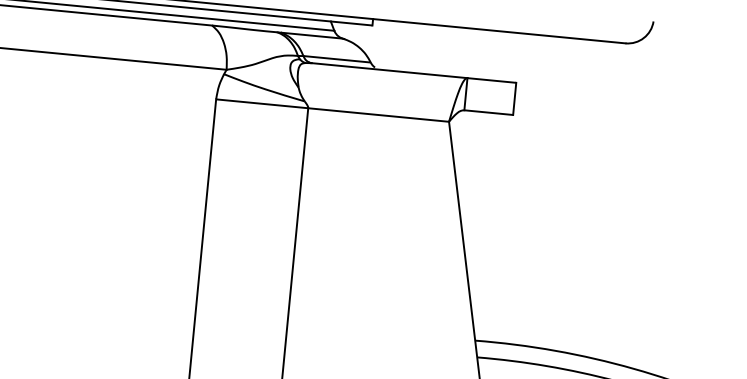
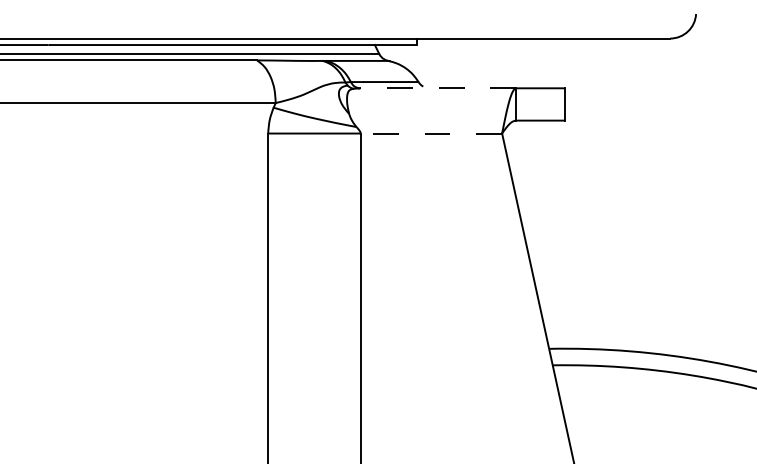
line: (389, 70) -> (437, 88), solid -> dashed
line: (378, 114) -> (431, 133), solid -> dashed

